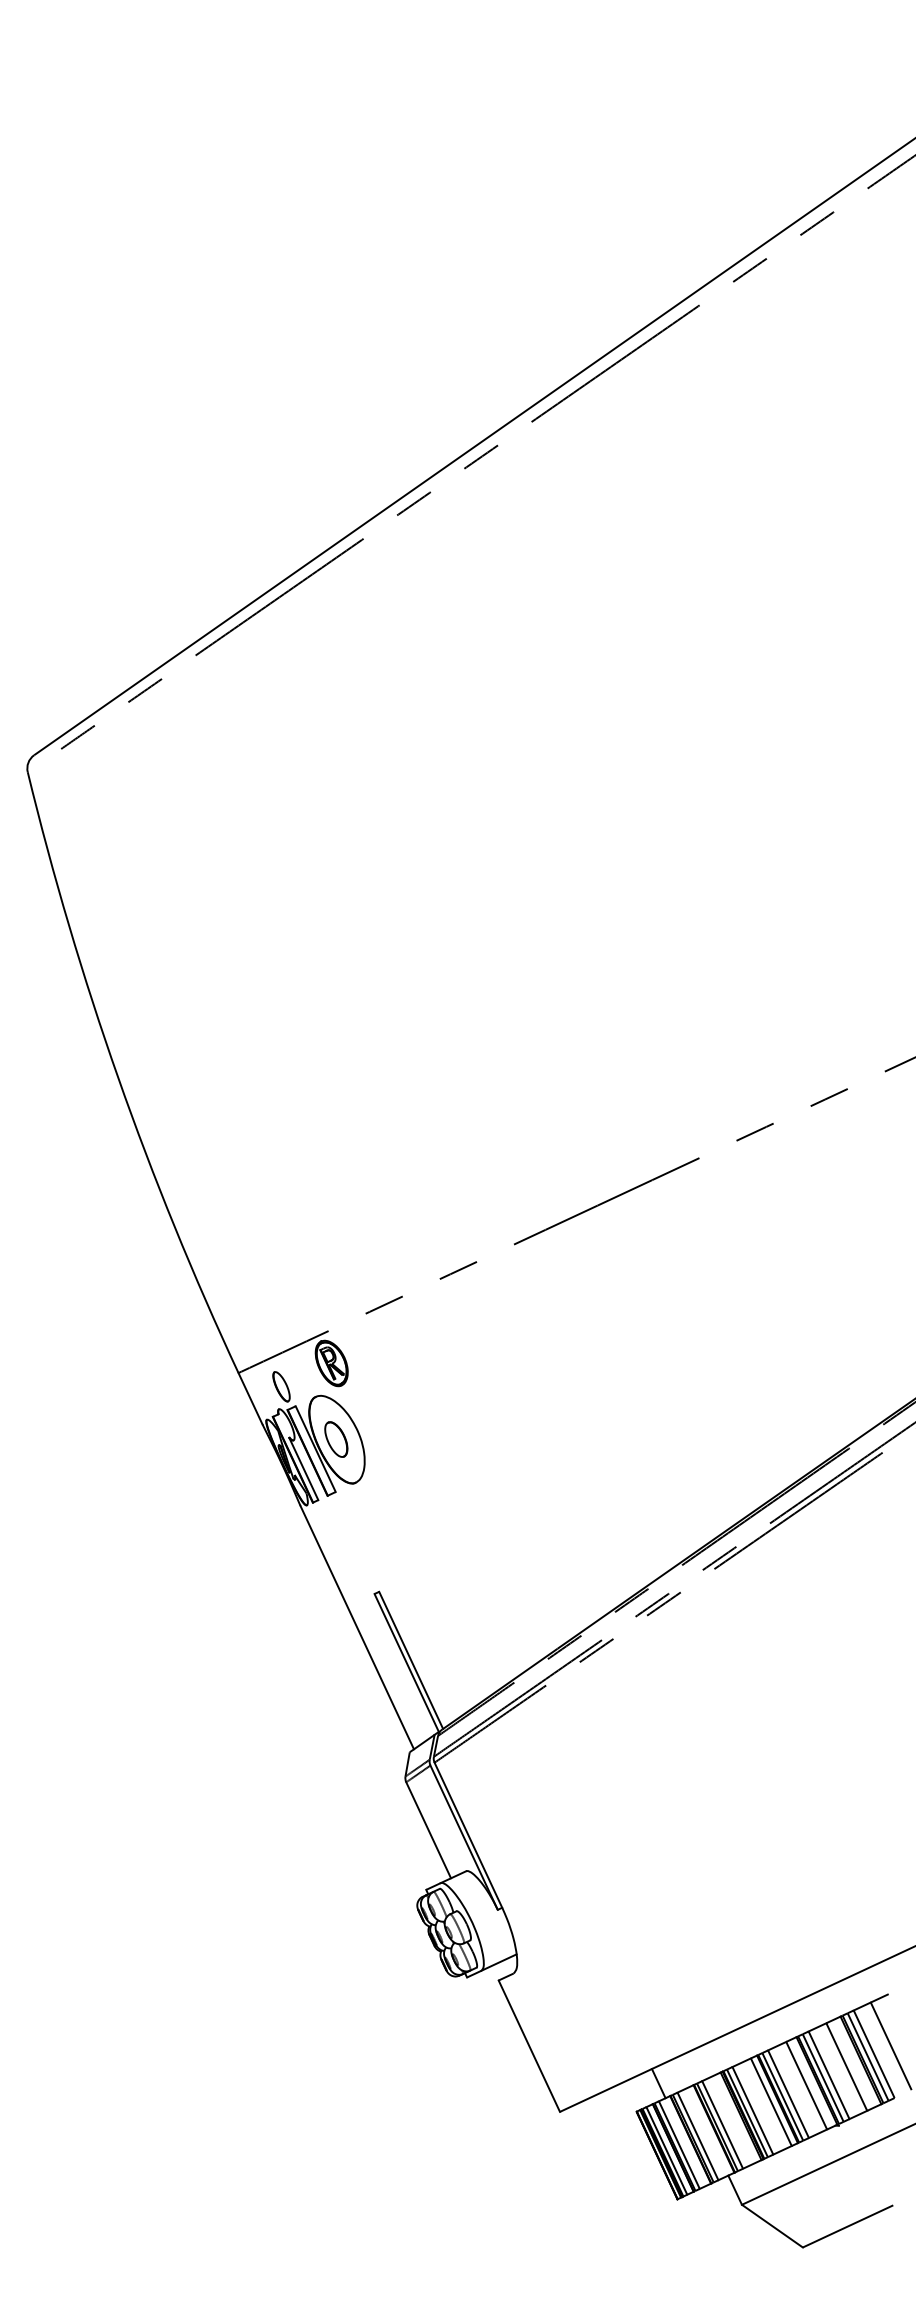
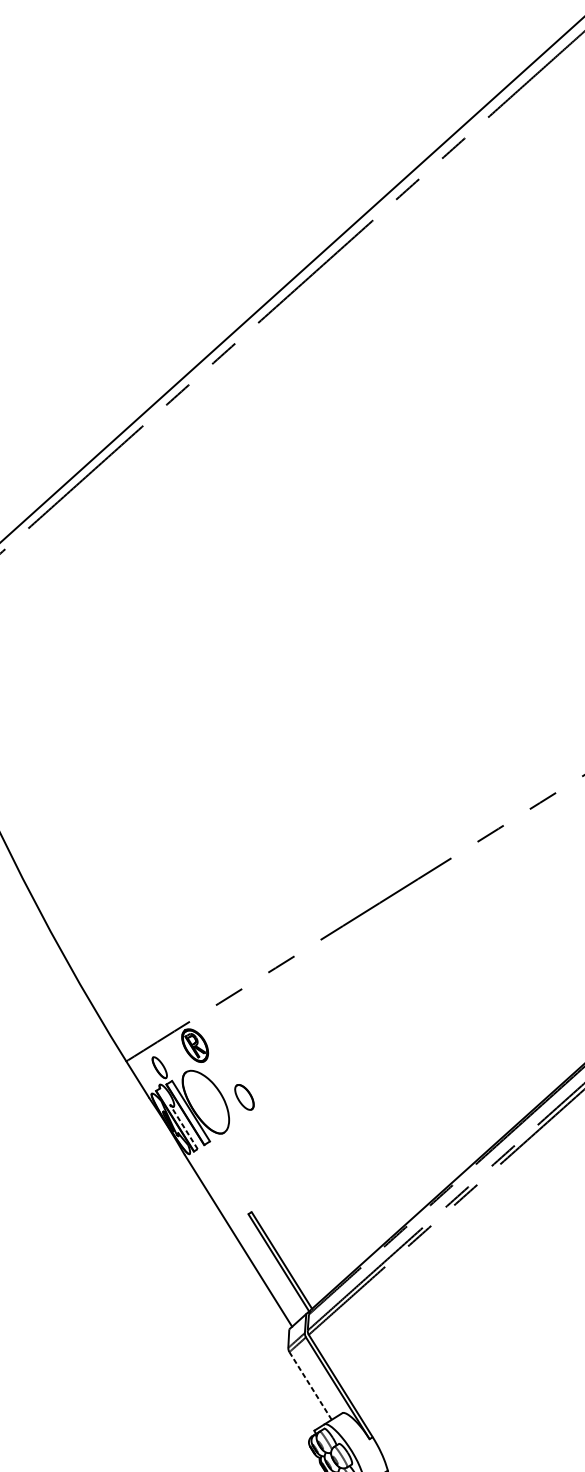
part: (336, 1439) -> (244, 1097), moved
line: (303, 1468) -> (183, 1126), solid -> dashed
line: (428, 1830) -> (310, 1386), solid -> dashed

